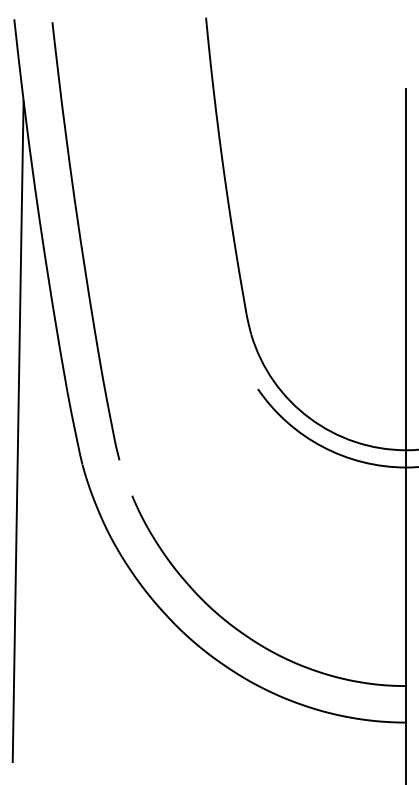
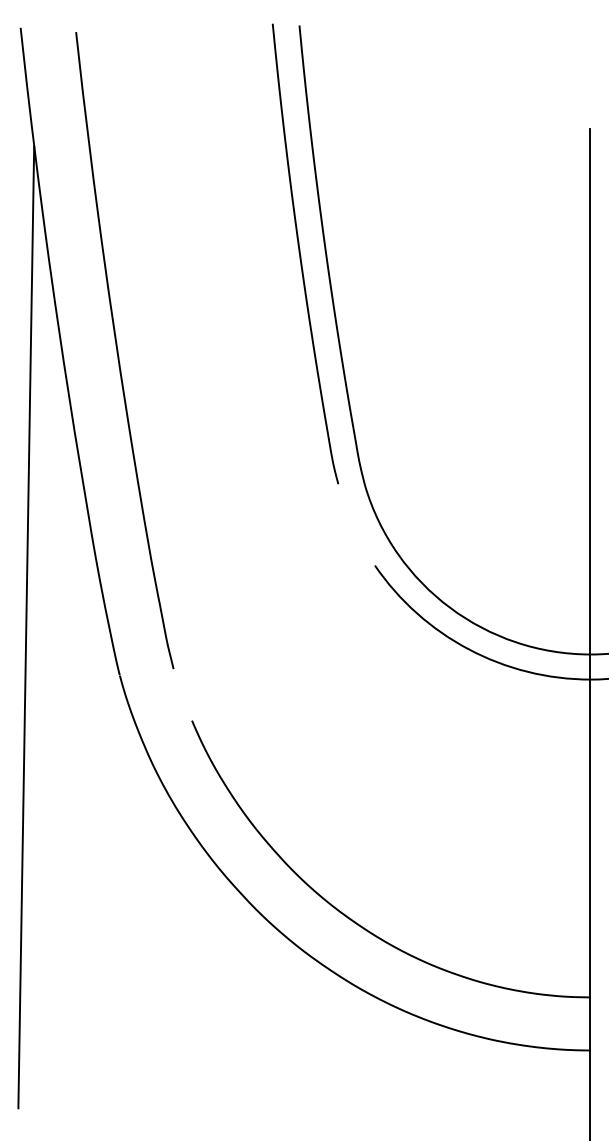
curve: (207, 174) -> (301, 253), added

